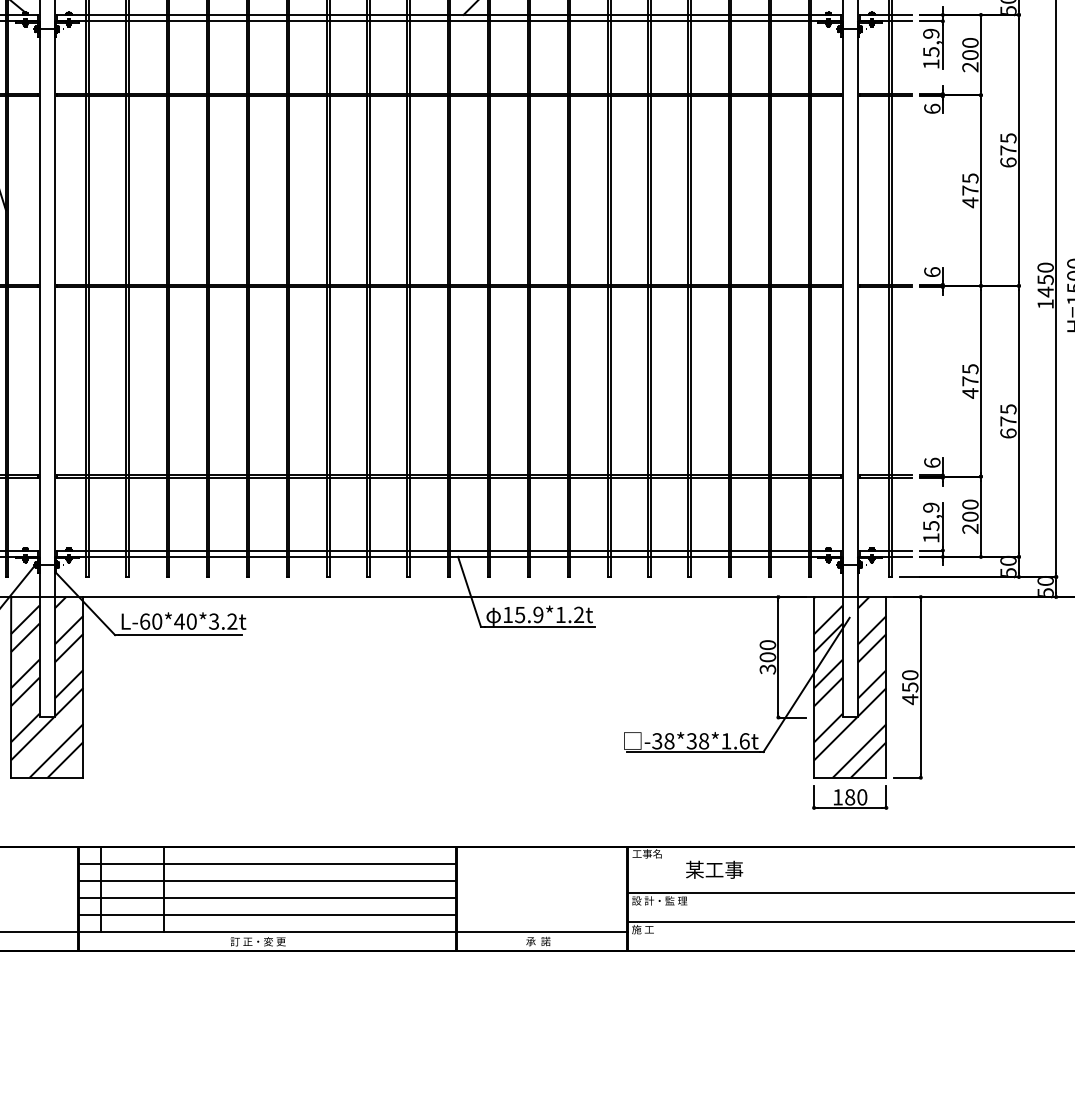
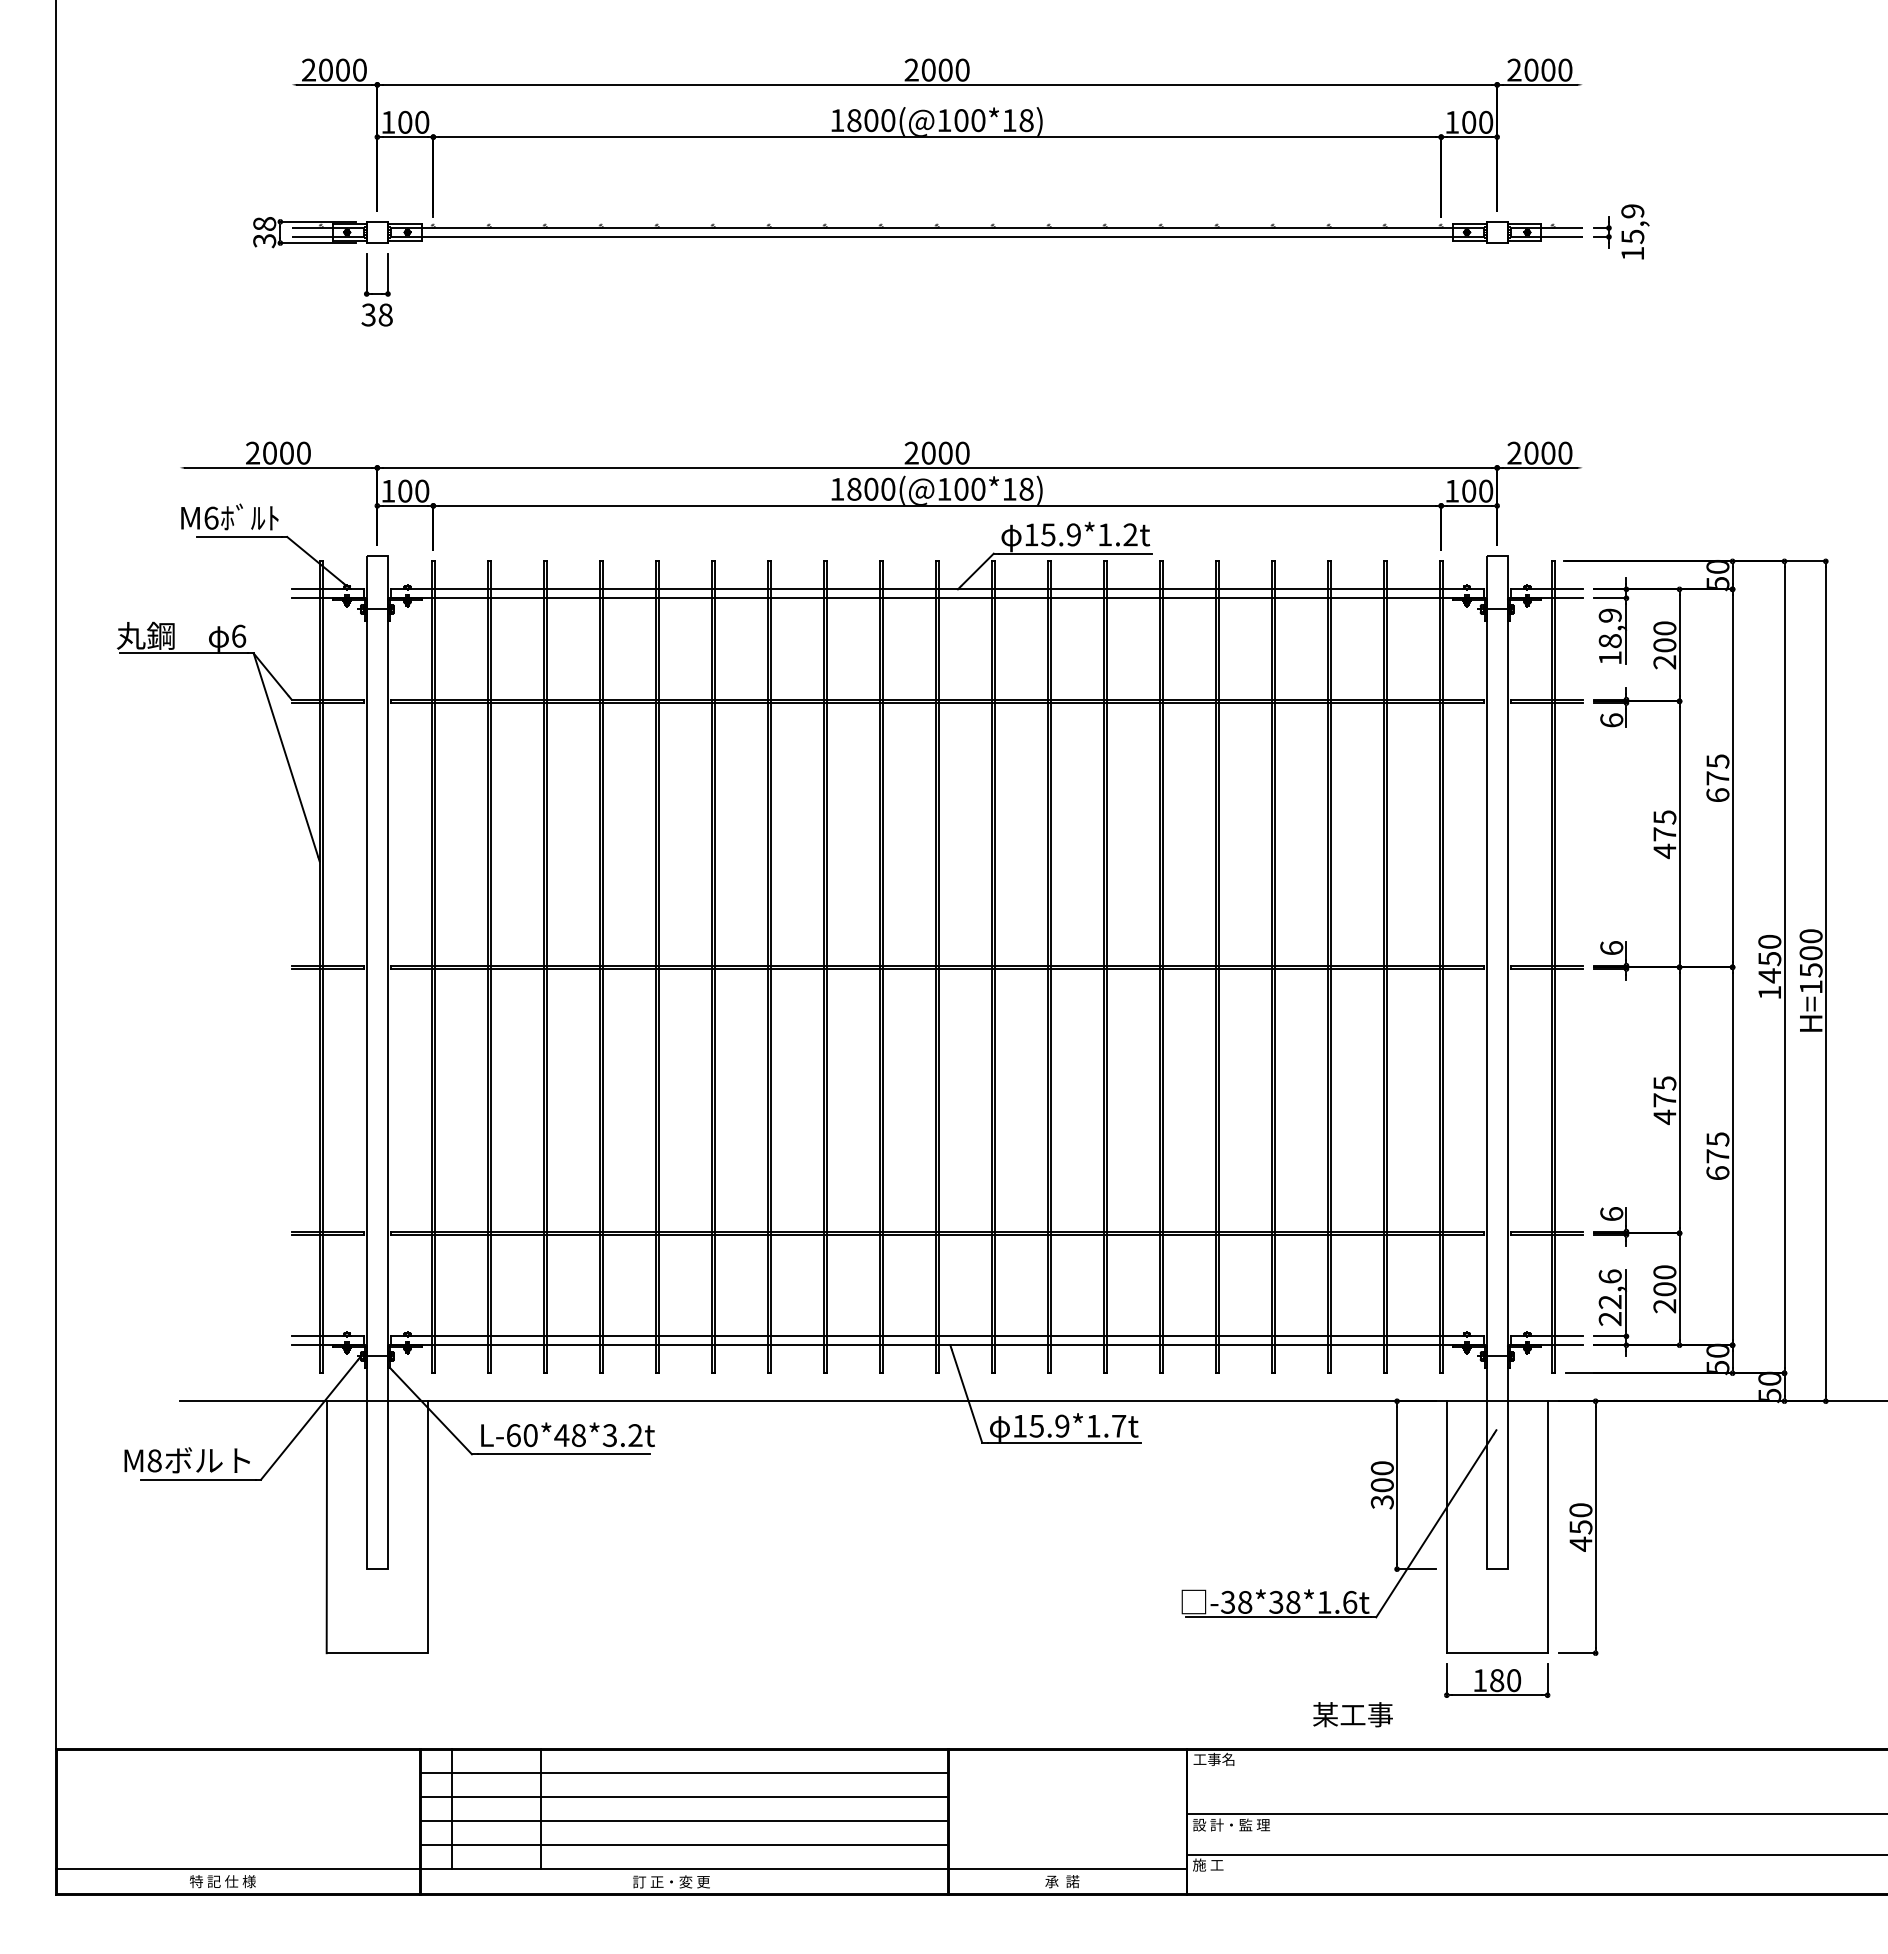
text: (930, 52) -> (1609, 641), 15,9 -> 18,9
text: (930, 522) -> (1609, 1297), 15,9 -> 22,6
text: (579, 614) -> (1119, 1425), 15.9*1.2t -> 15.9*1.7t
text: (191, 621) -> (578, 1435), L-60*40*3.2t -> L-60*48*3.2t
hatch: (46, 687) -> (376, 1527), removed
hatch: (849, 687) -> (1496, 1527), removed
text: (714, 869) -> (1352, 1714), moved

